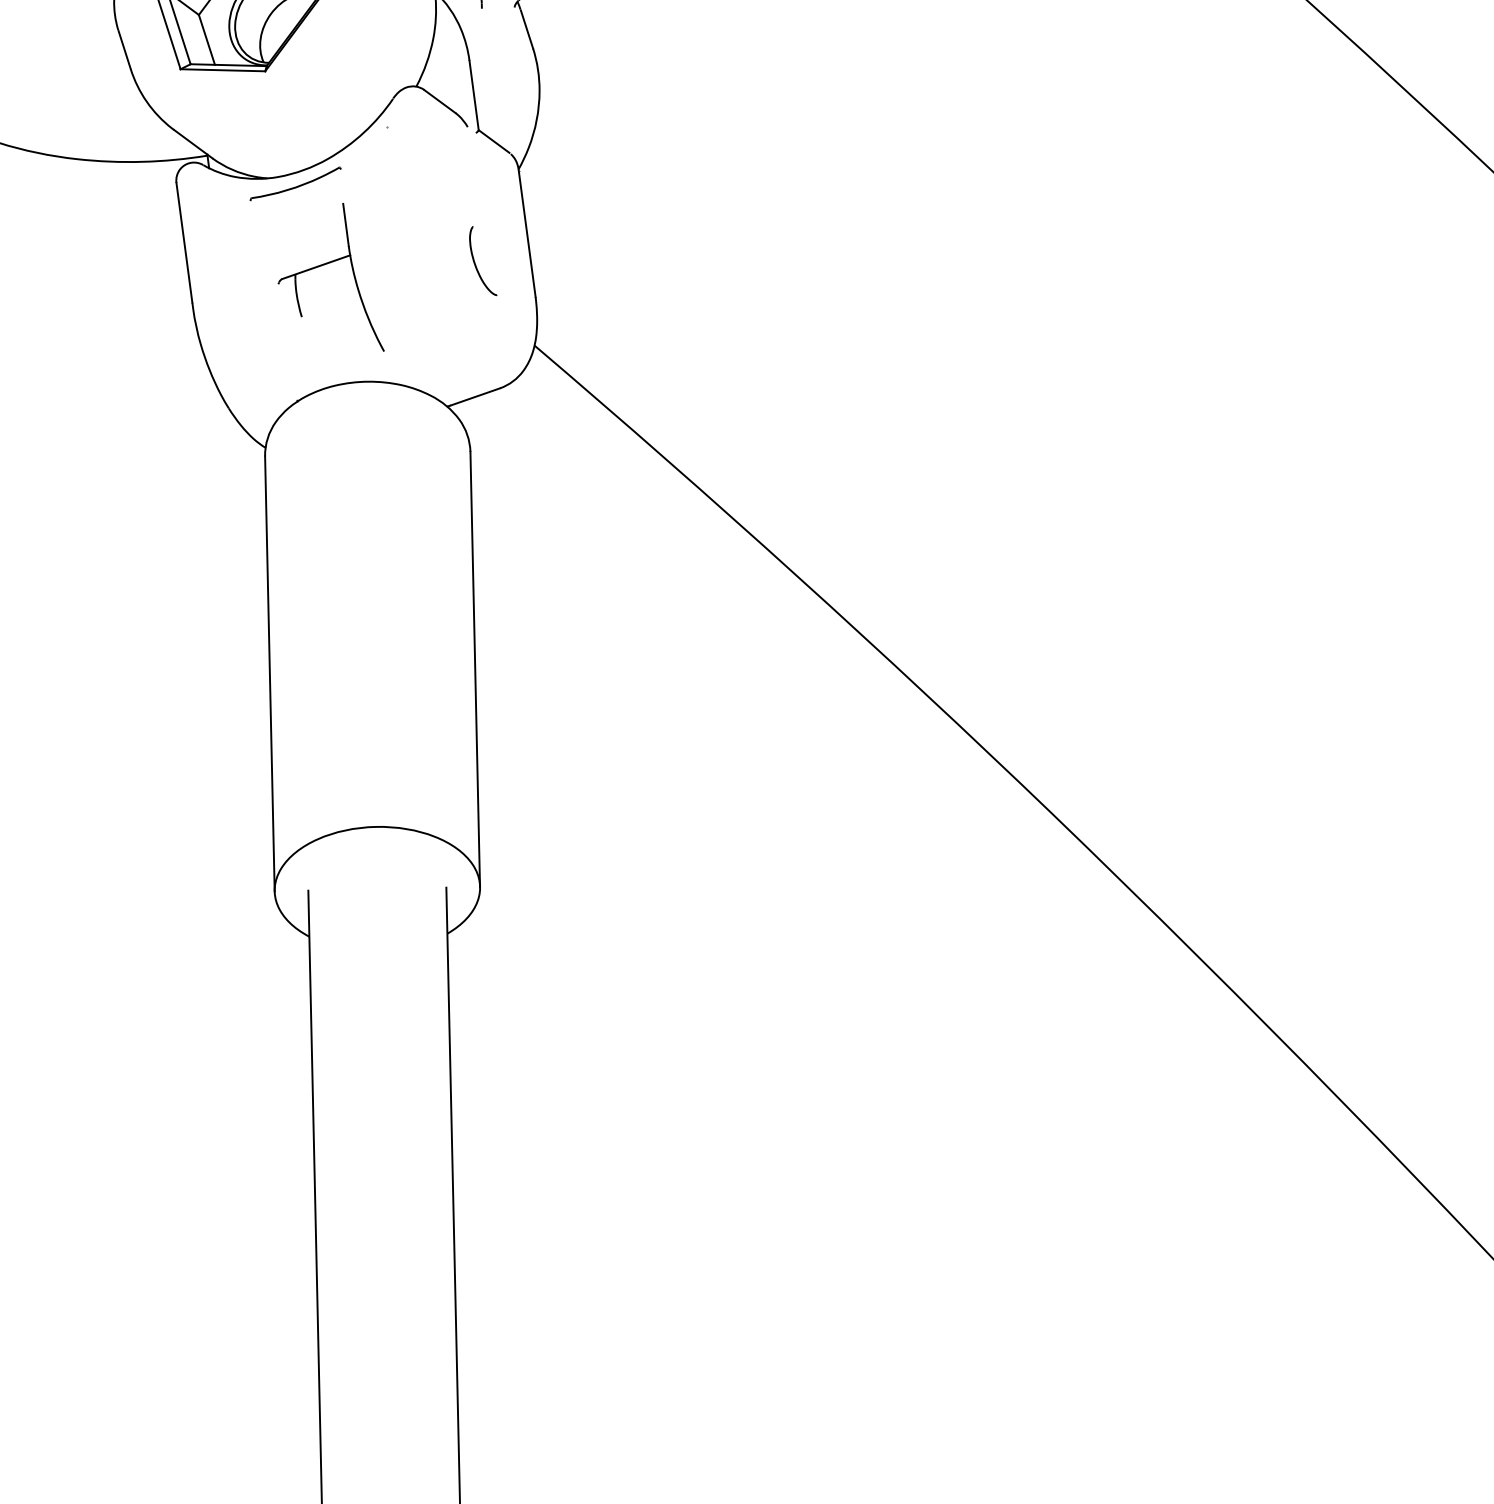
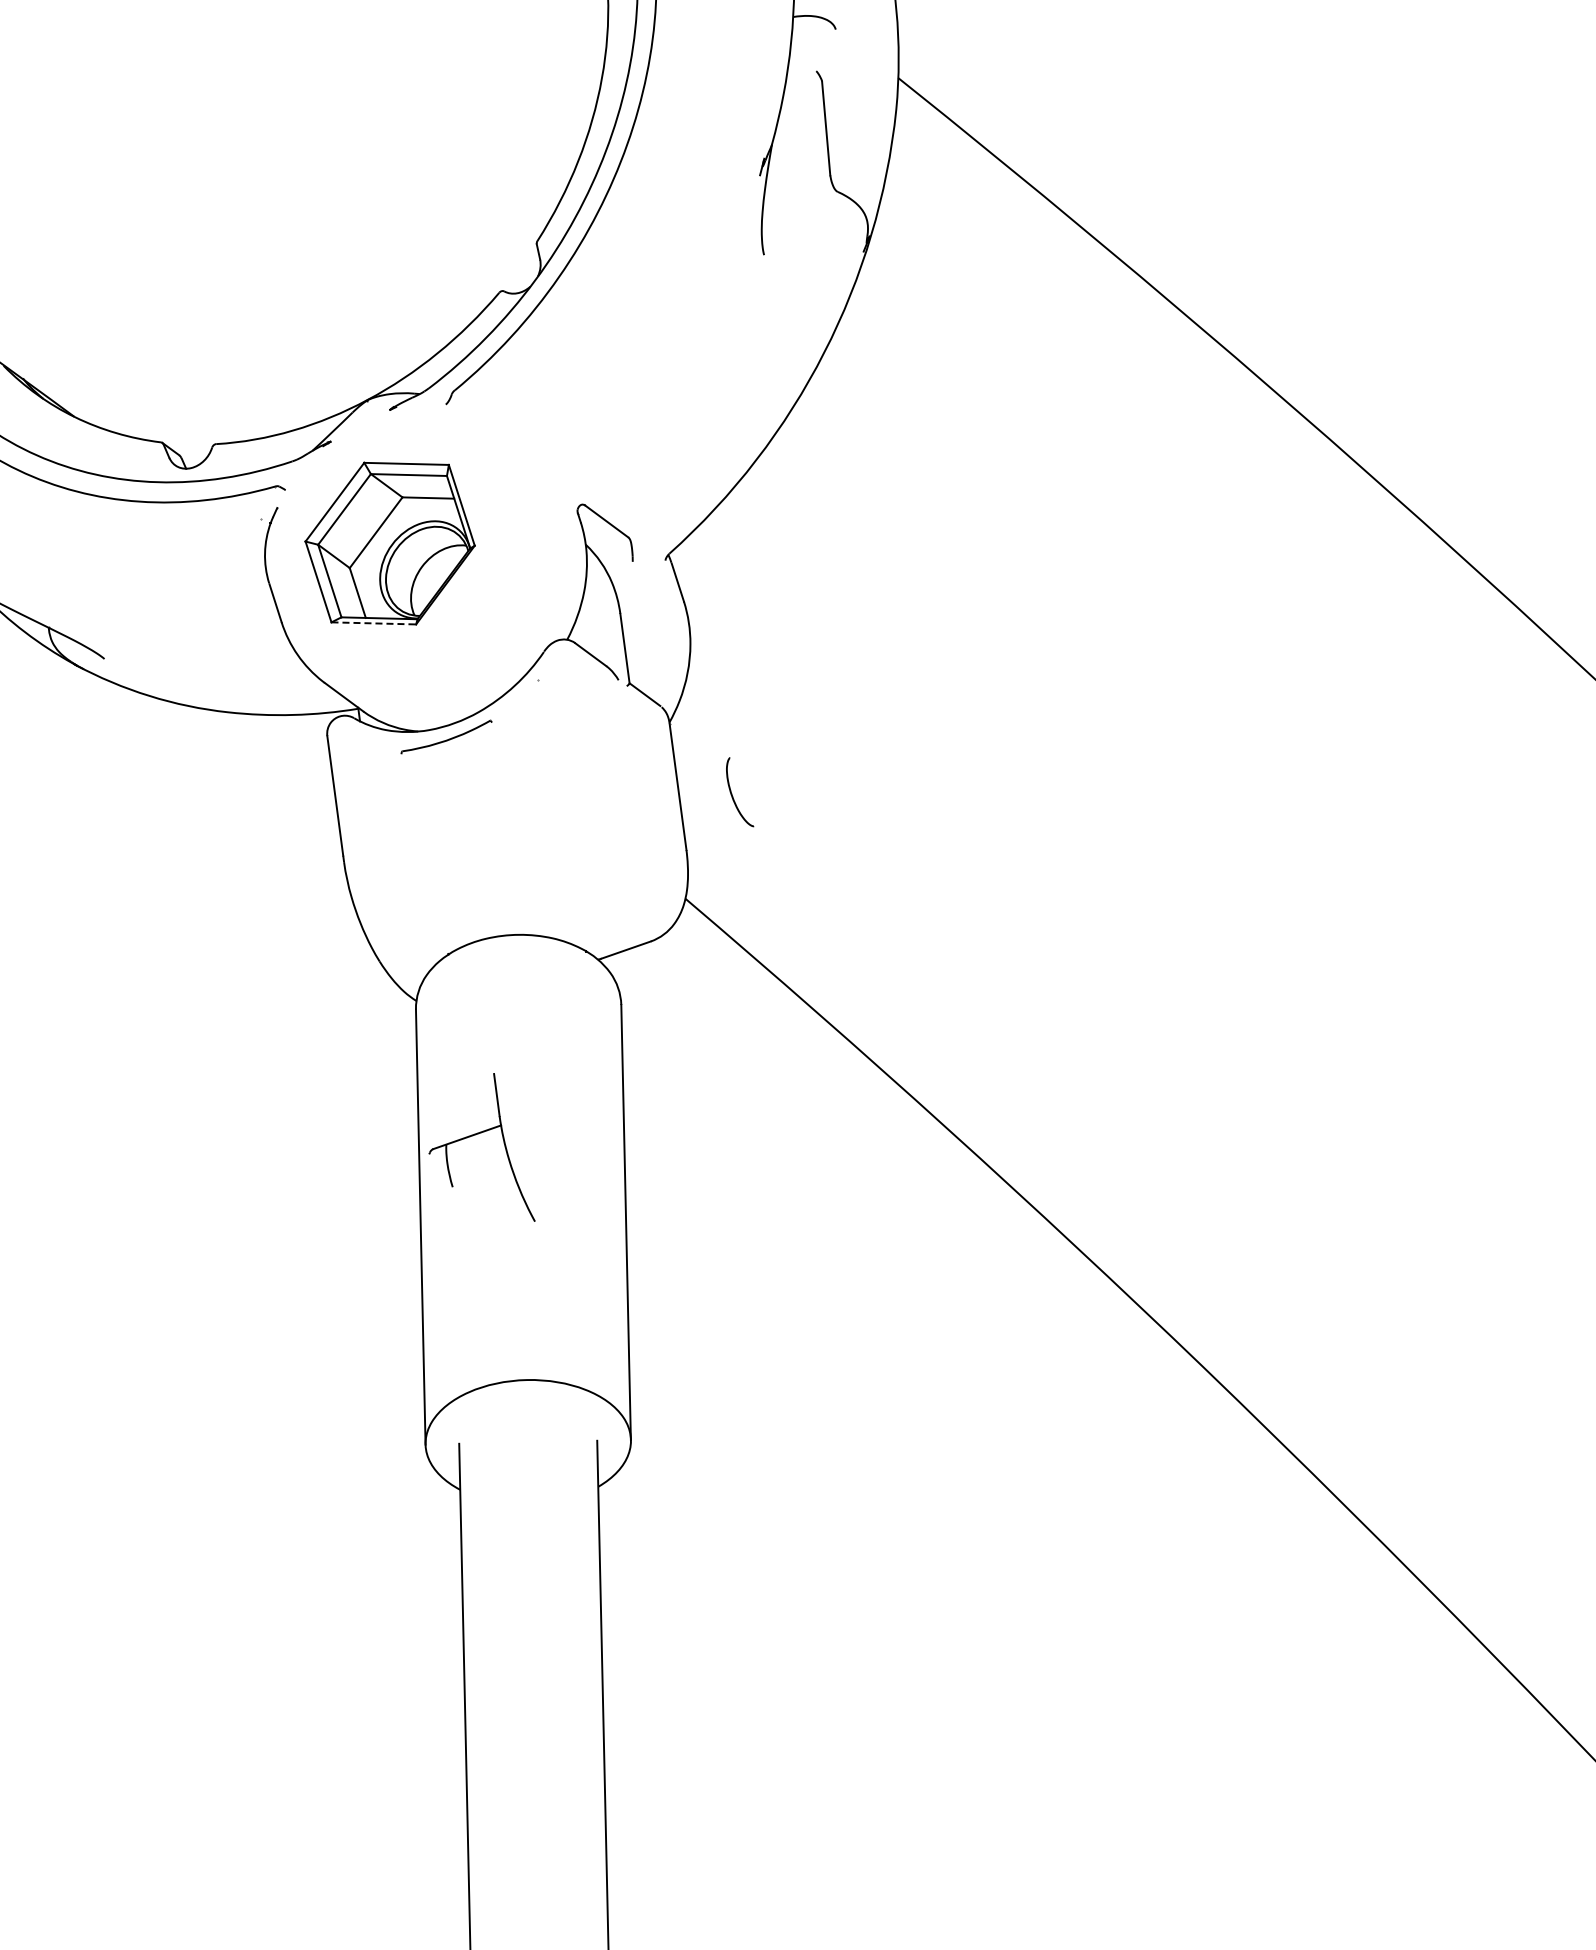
line: (223, 70) -> (374, 623), solid -> dashed
curve: (475, 262) -> (732, 793), moved
part: (327, 264) -> (478, 1134), moved

